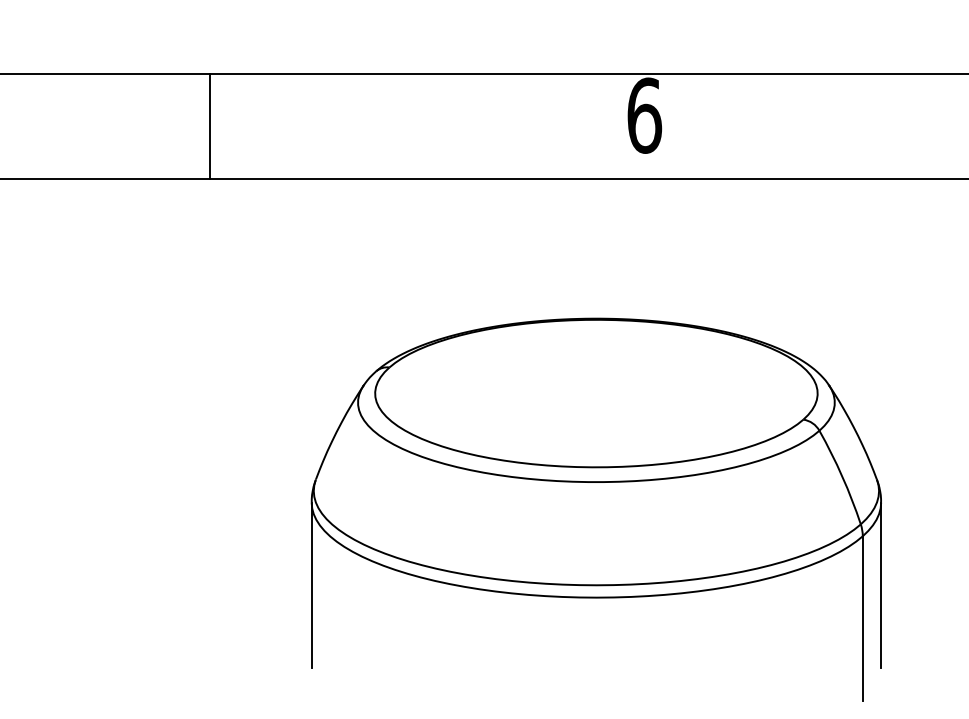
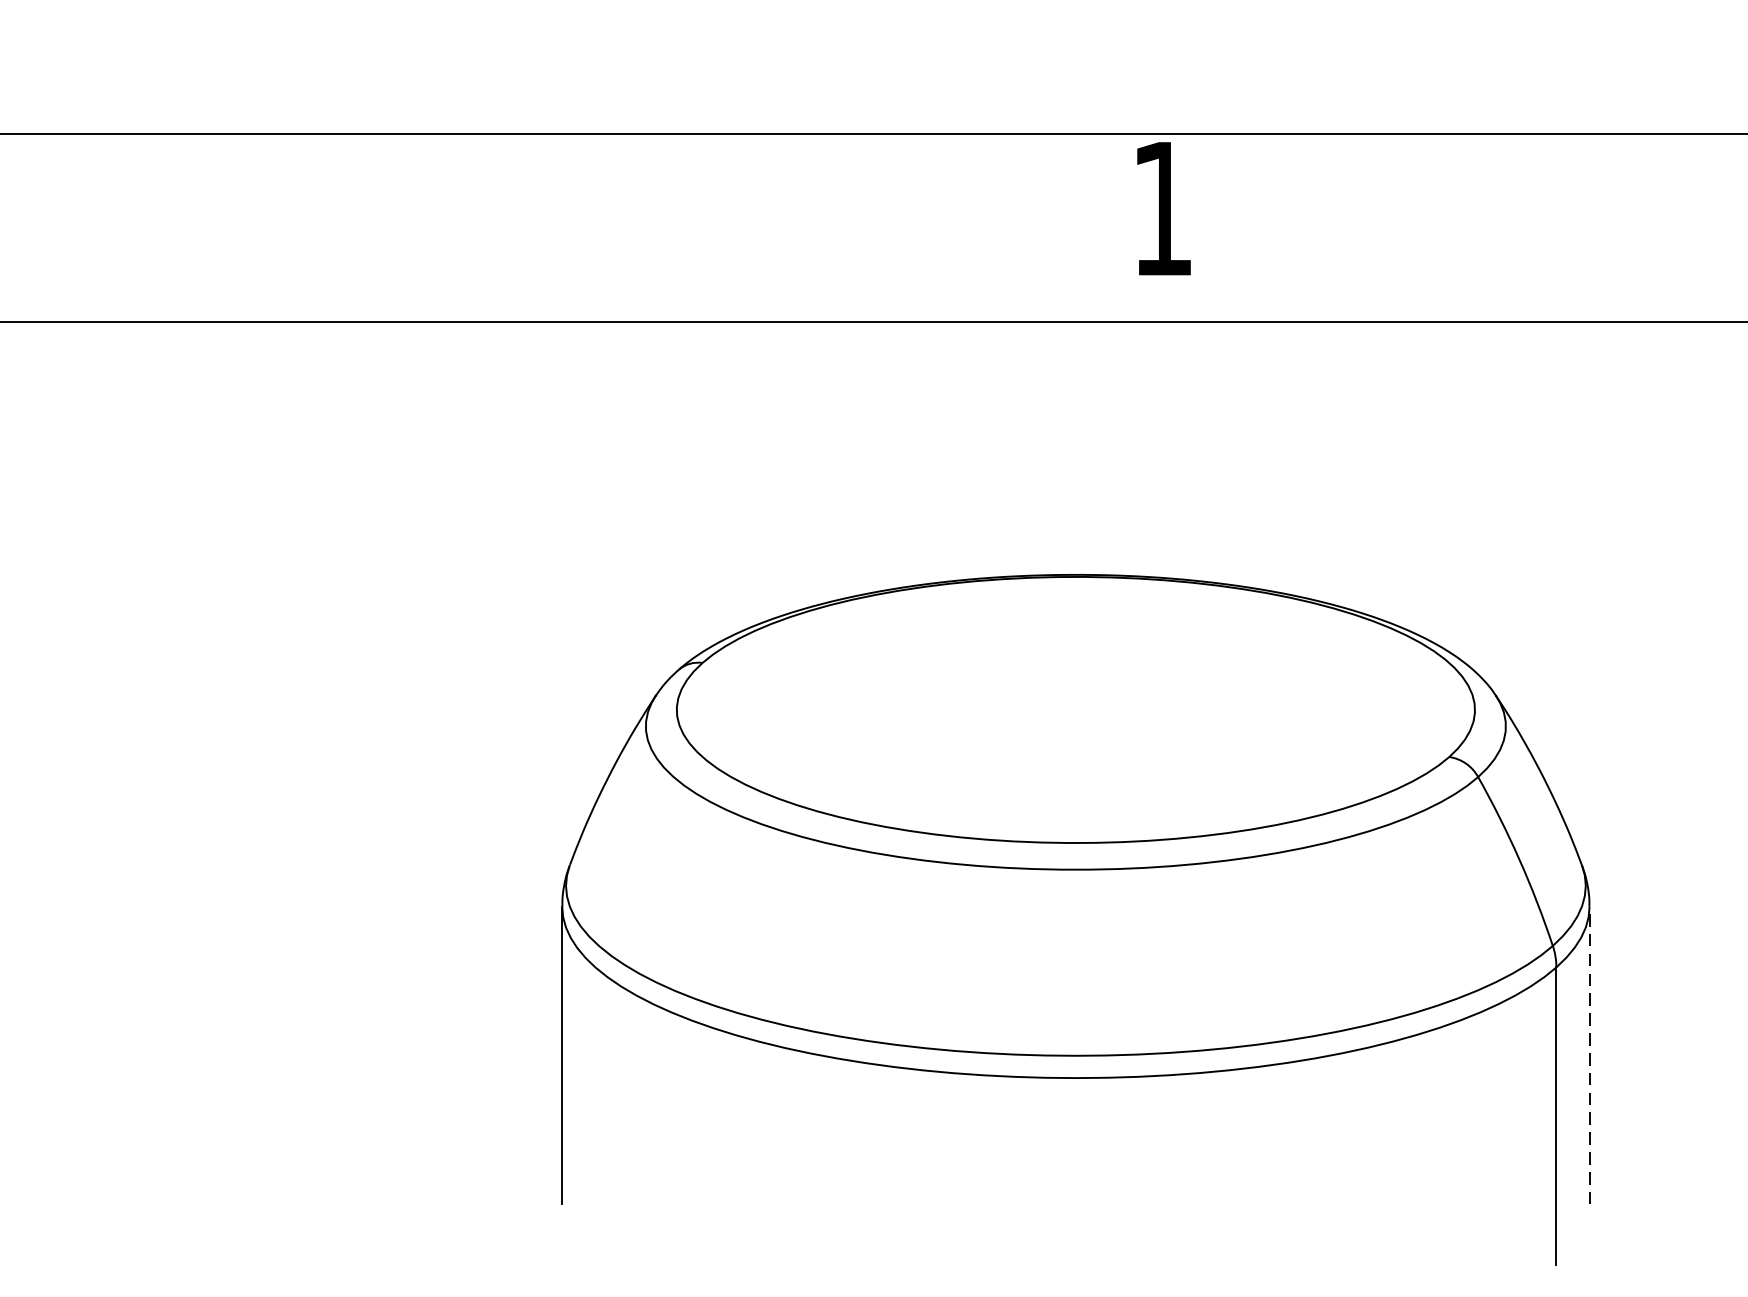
text: (644, 115) -> (1162, 208), 6 -> 1
line: (209, 126) -> (377, 228), removed
line: (881, 584) -> (1590, 1054), solid -> dashed

